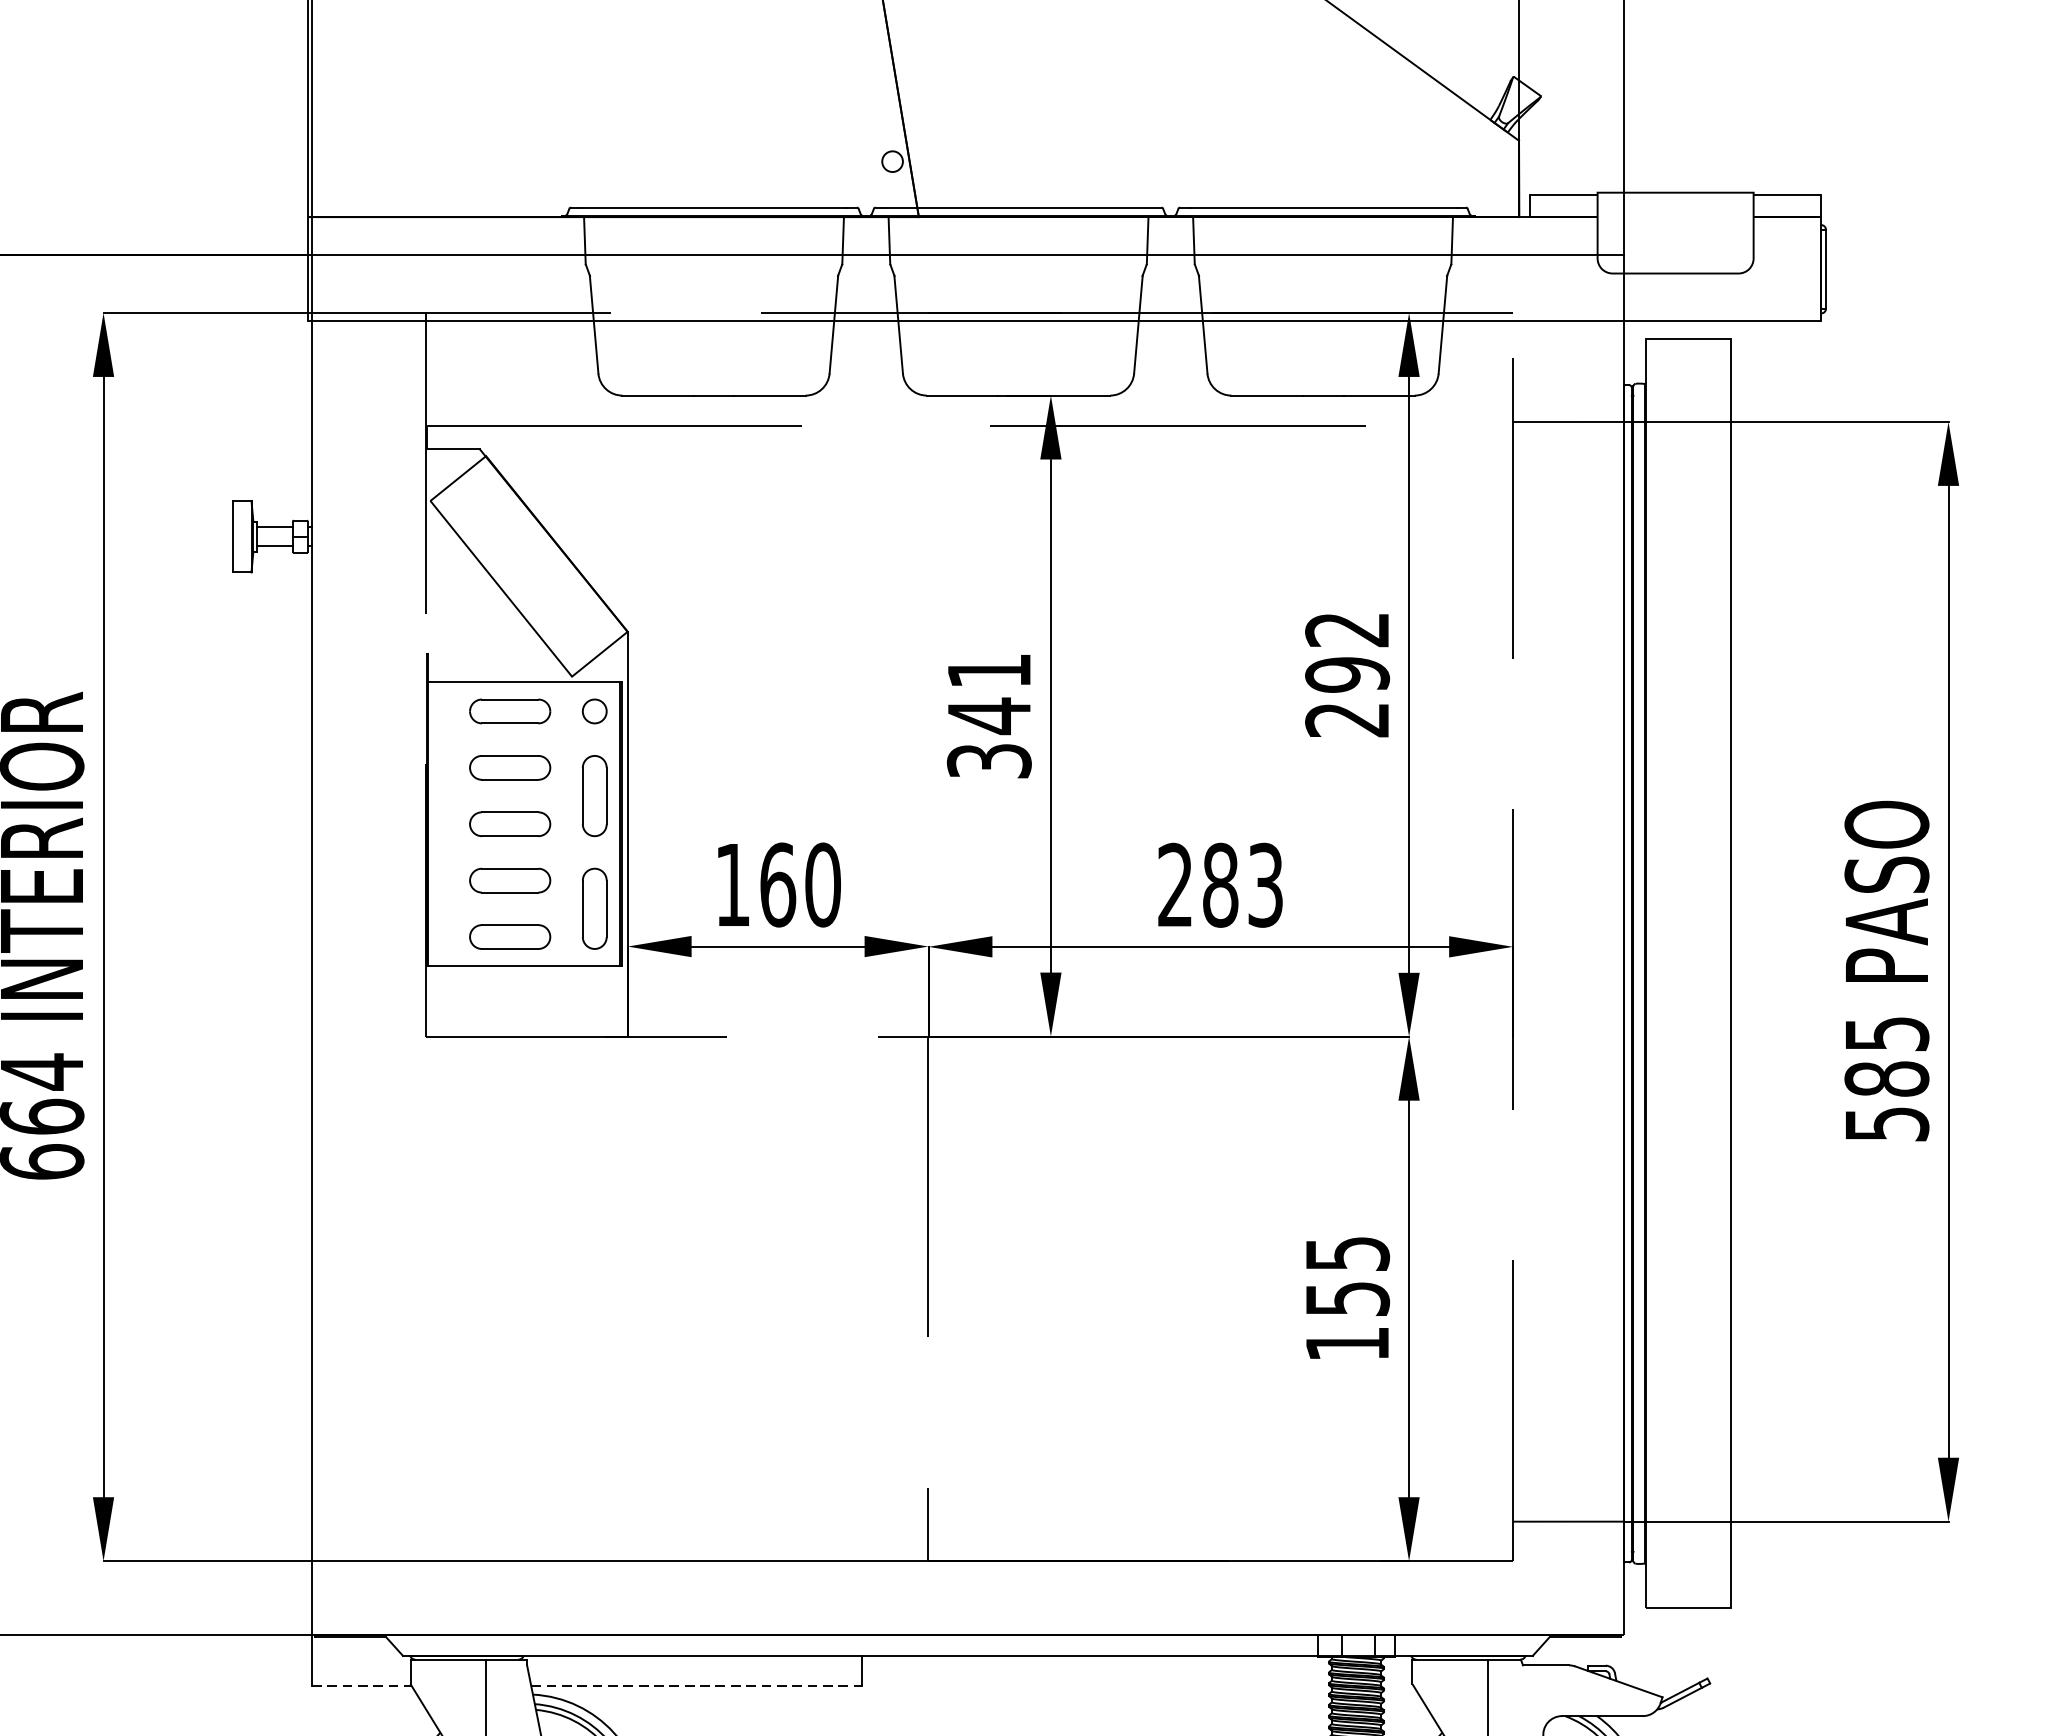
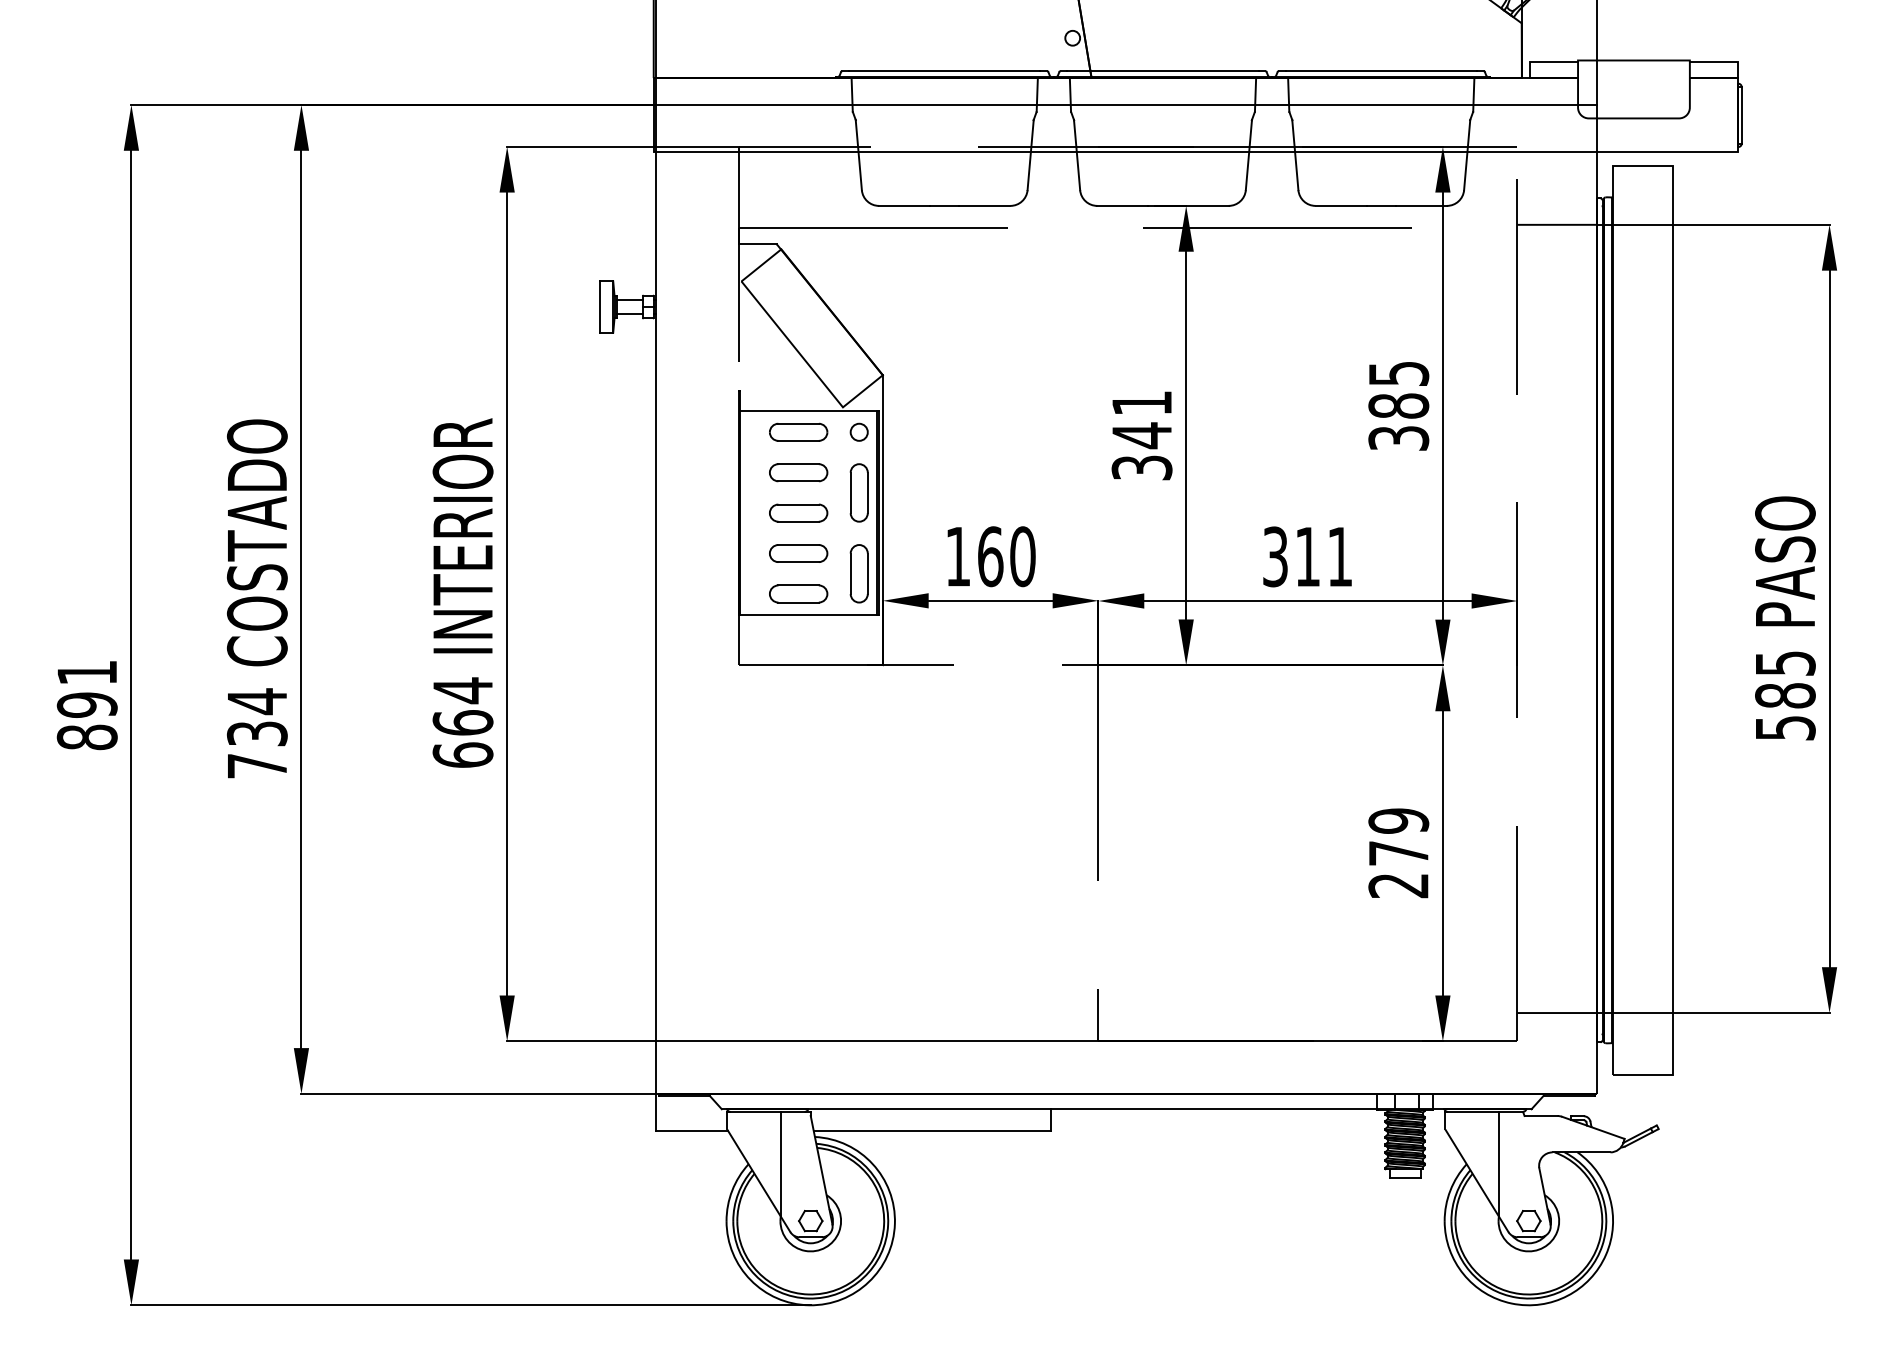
text: (1347, 675) -> (1398, 406), 292 -> 385
text: (1220, 884) -> (1307, 556), 283 -> 311
text: (1347, 1299) -> (1398, 853), 155 -> 279
line: (362, 1686) -> (692, 1131), dashed -> solid
line: (696, 1686) -> (932, 1131), dashed -> solid

